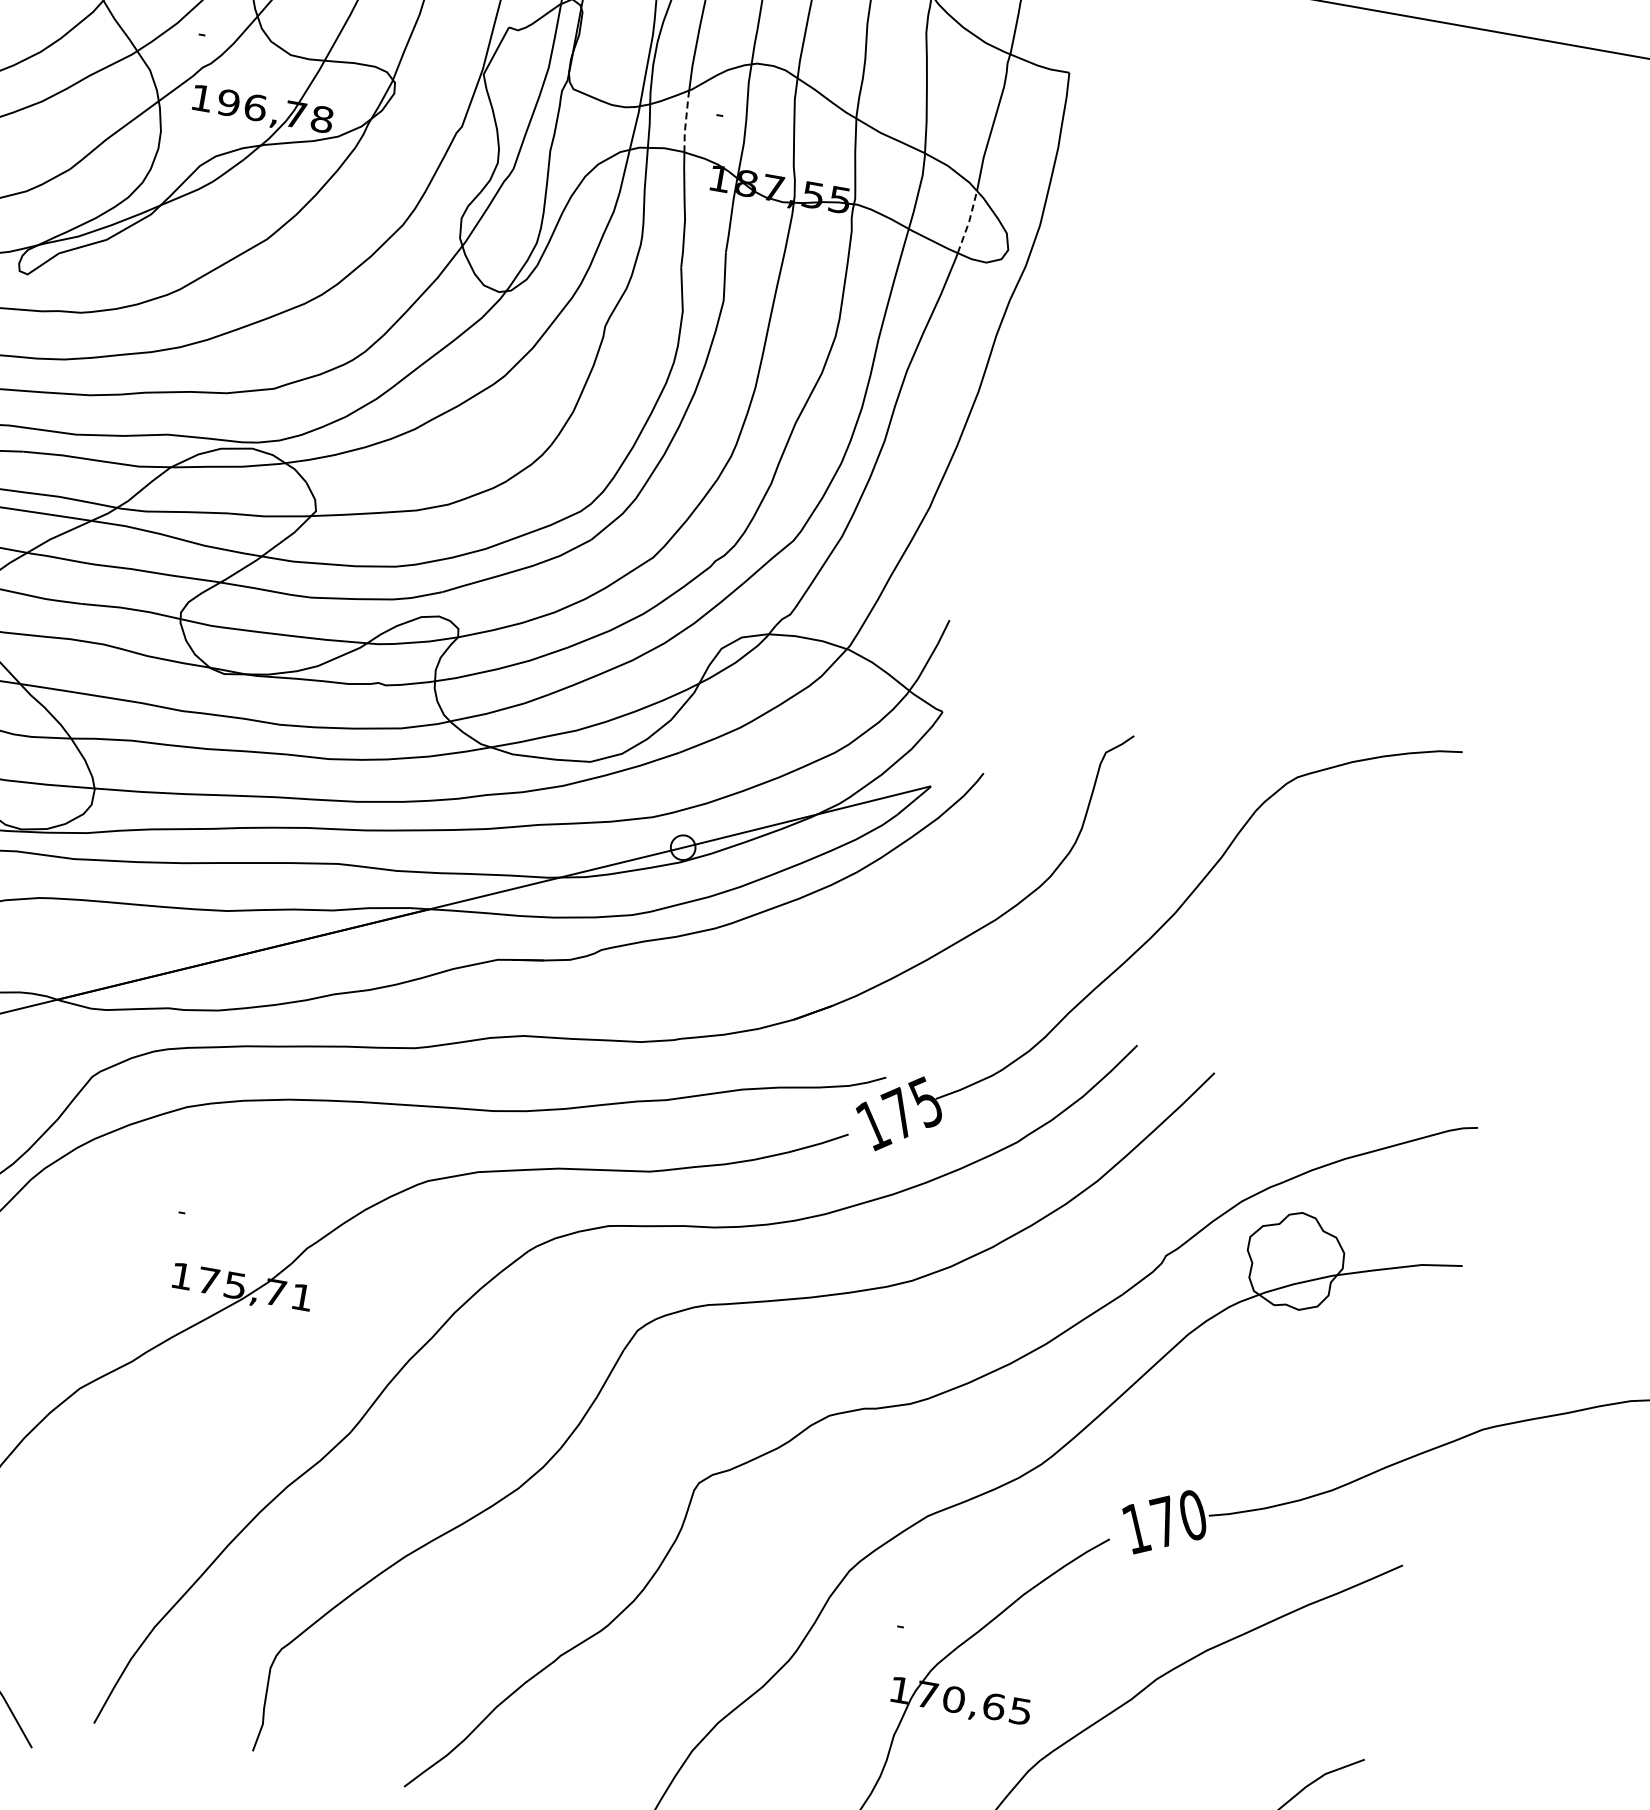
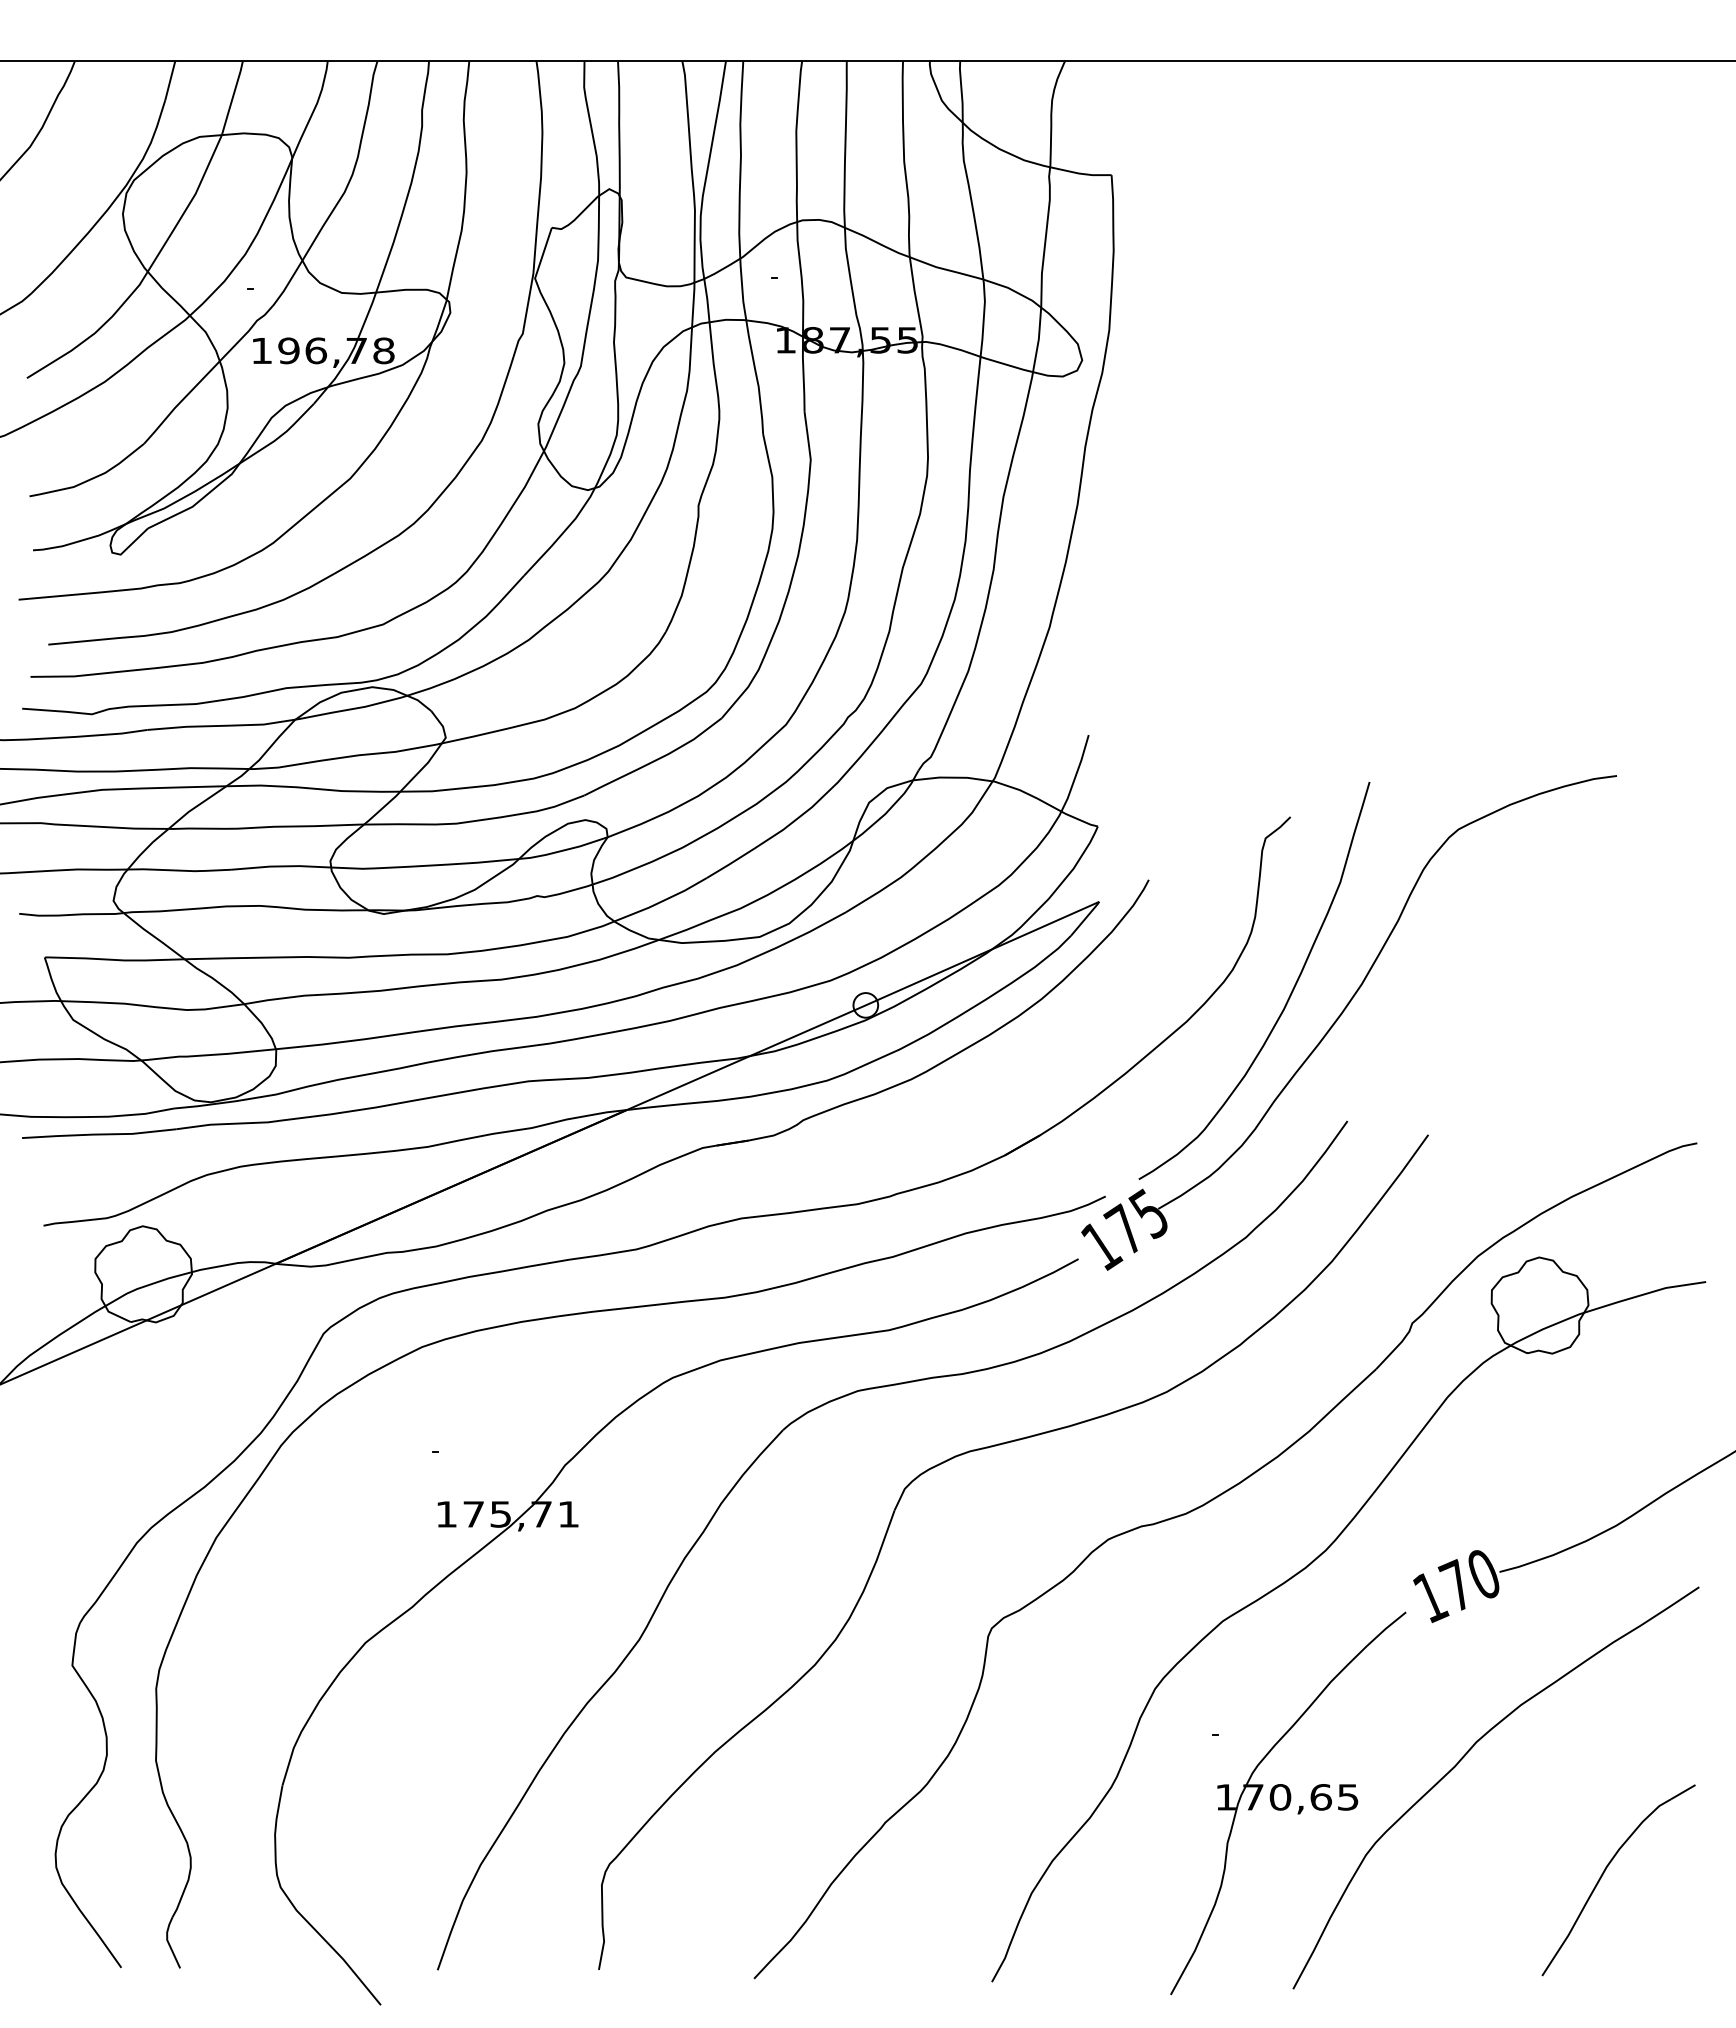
line: (686, 120) -> (742, 288), dashed -> solid
line: (968, 221) -> (1038, 339), dashed -> solid
curve: (1103, 908) -> (1290, 992), added

